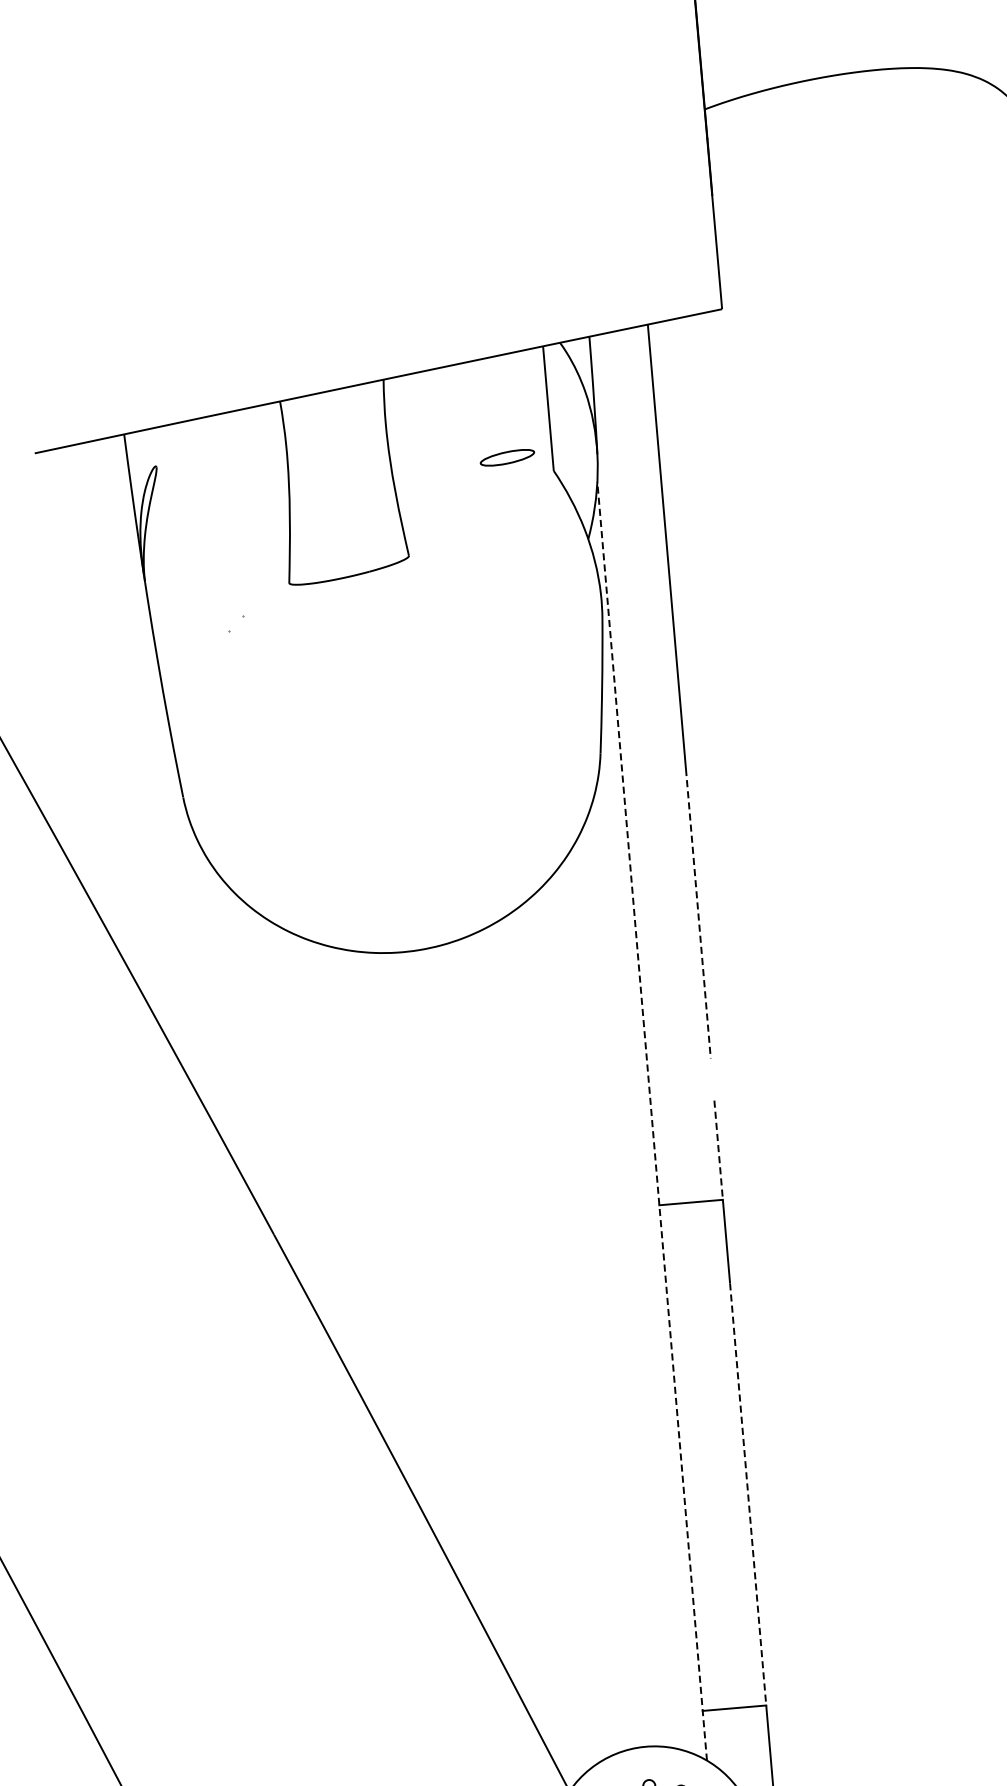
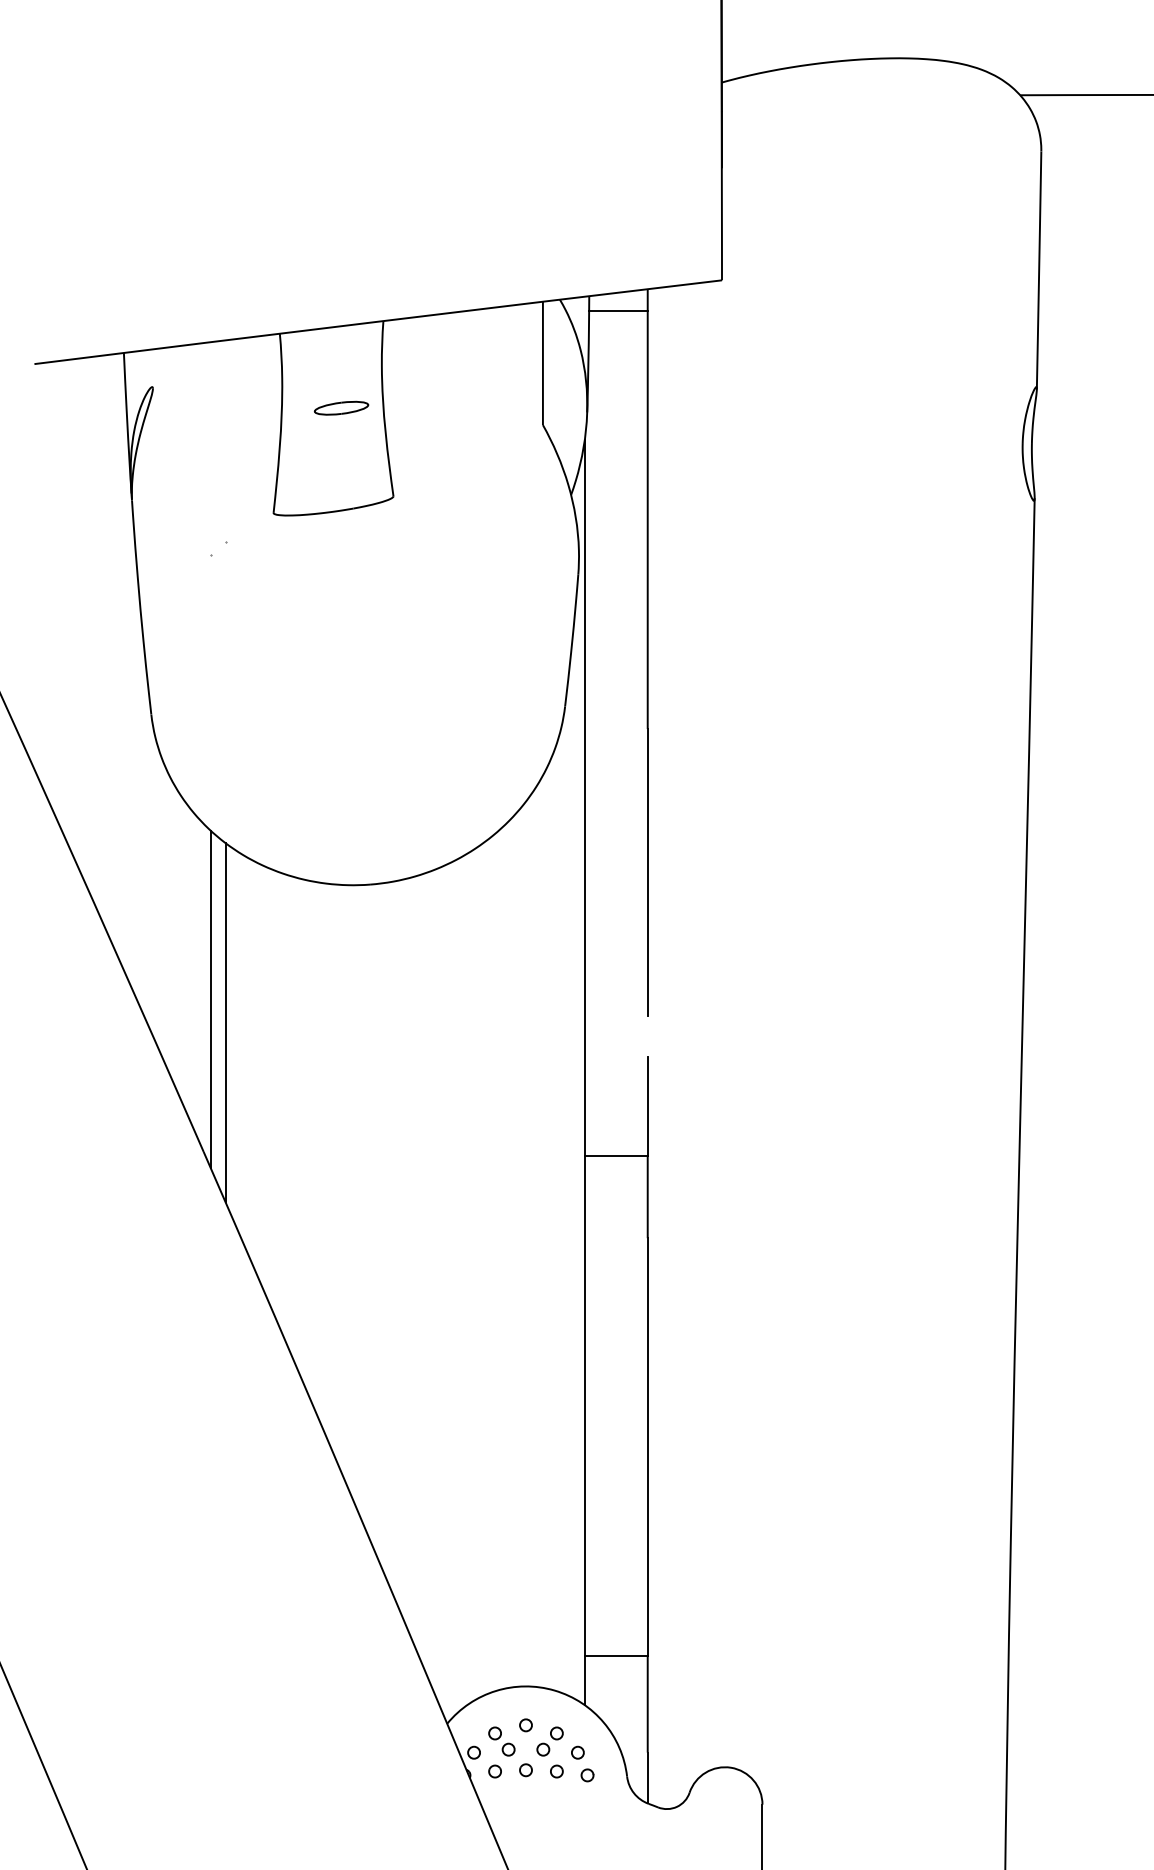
line: (620, 348) -> (618, 310), added
part: (507, 457) -> (341, 407), moved
line: (698, 913) -> (647, 872), dashed -> solid
line: (267, 1079) -> (210, 998), added
line: (284, 1102) -> (225, 1022), added
line: (651, 1121) -> (584, 1072), dashed -> solid
line: (718, 1150) -> (647, 1106), dashed -> solid
line: (747, 1494) -> (647, 1447), dashed -> solid

